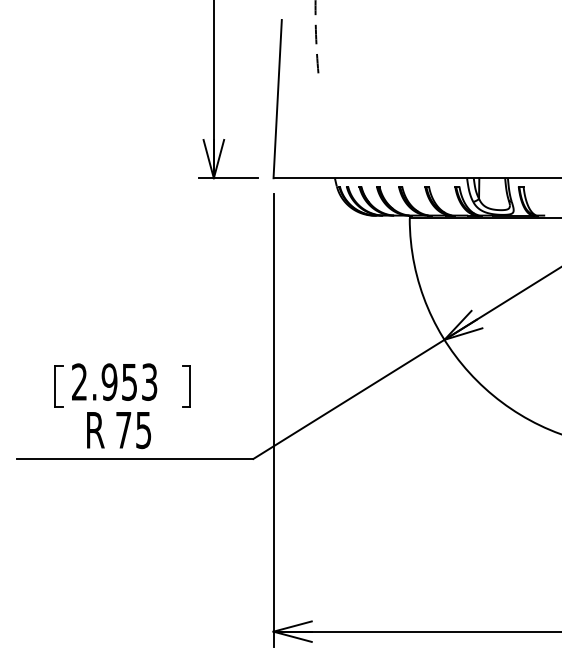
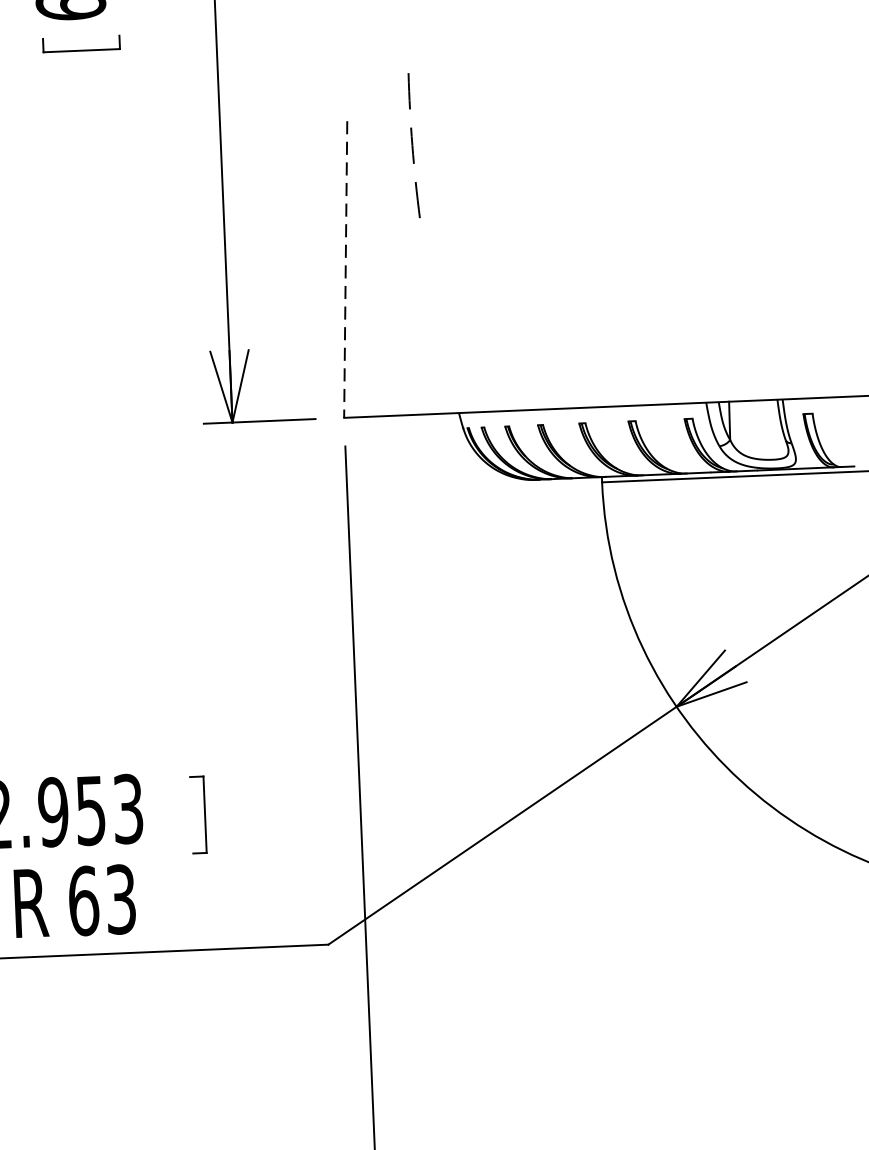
line: (277, 99) -> (345, 270), solid -> dashed
text: (133, 430) -> (101, 900), 75 -> 63

